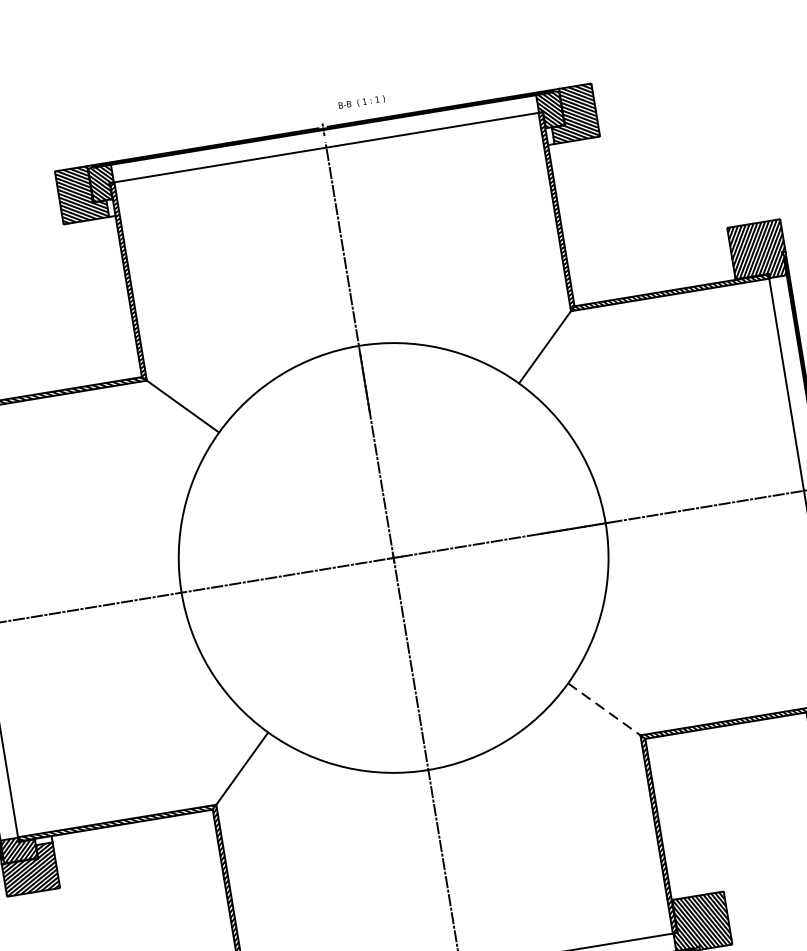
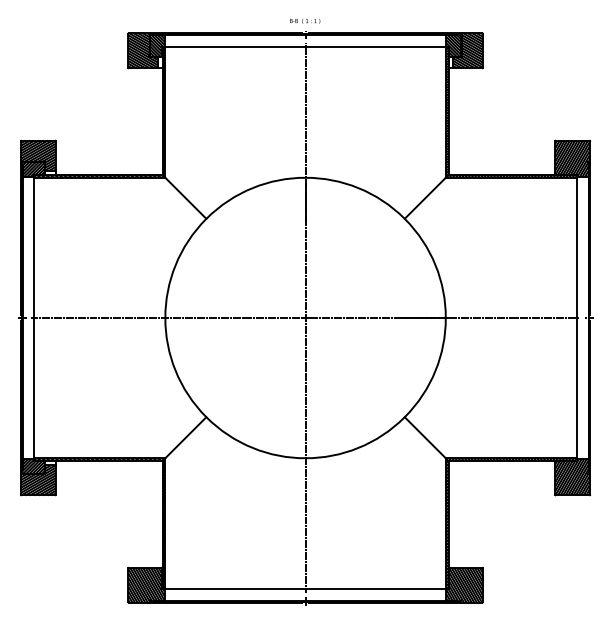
text: (362, 102) -> (305, 21), moved
line: (604, 710) -> (425, 438), dashed -> solid

